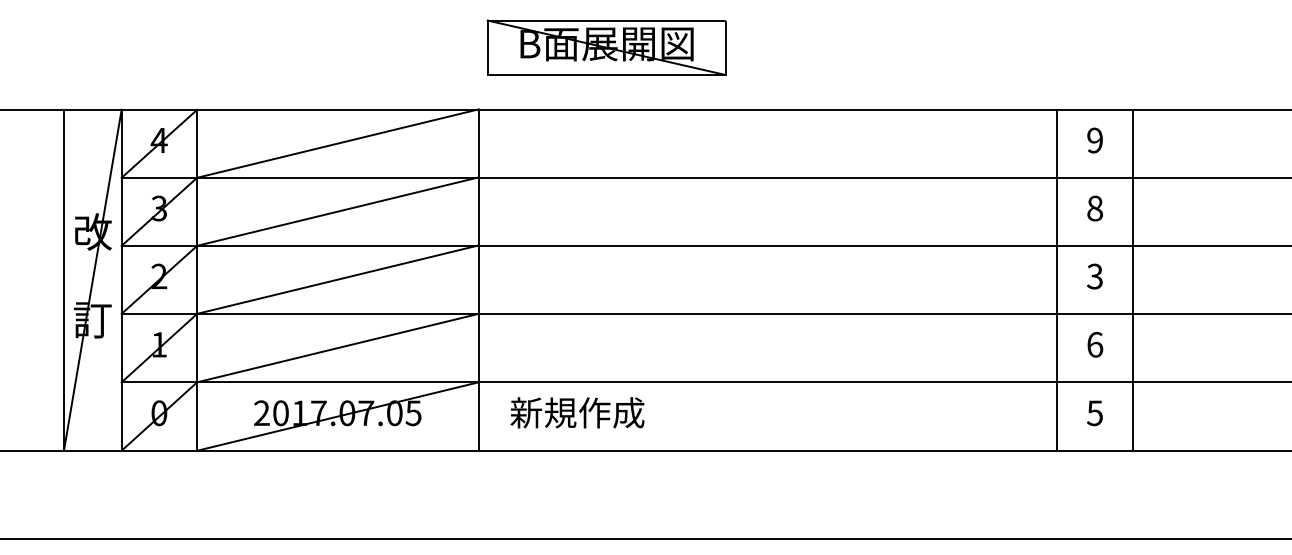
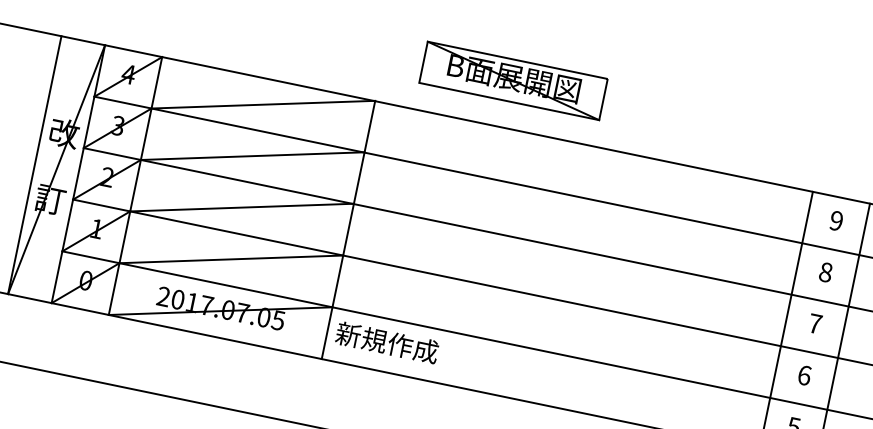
part: (606, 47) -> (513, 80), moved
text: (1095, 276) -> (815, 323), 3 -> 7
text: (577, 412) -> (387, 342), moved

